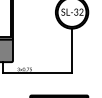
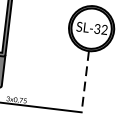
line: (72, 51) -> (85, 82), solid -> dashed

